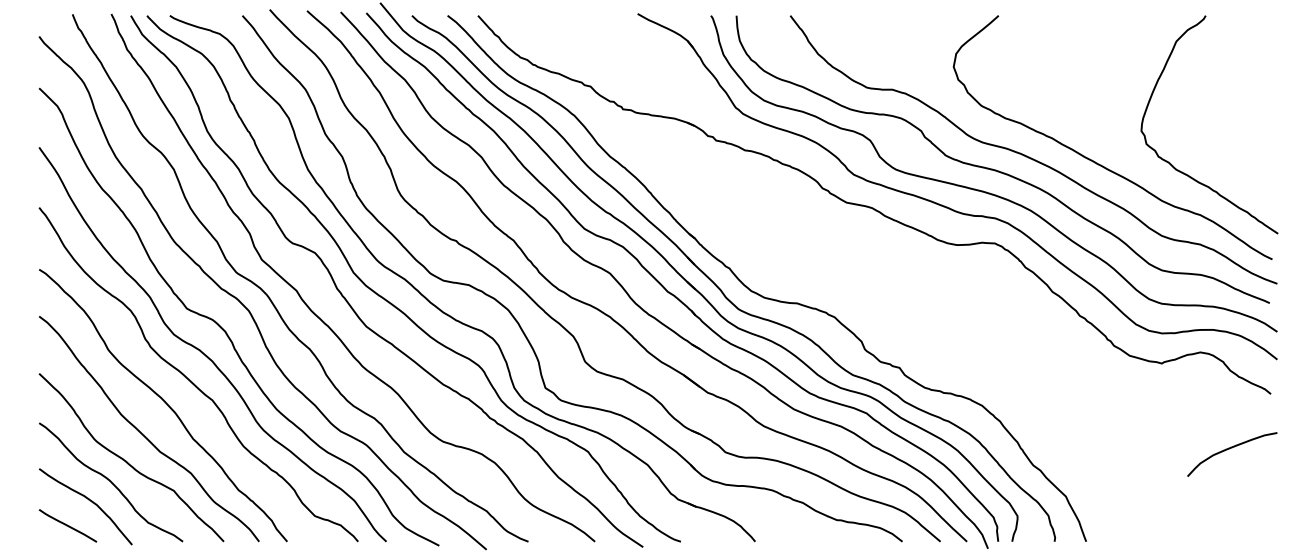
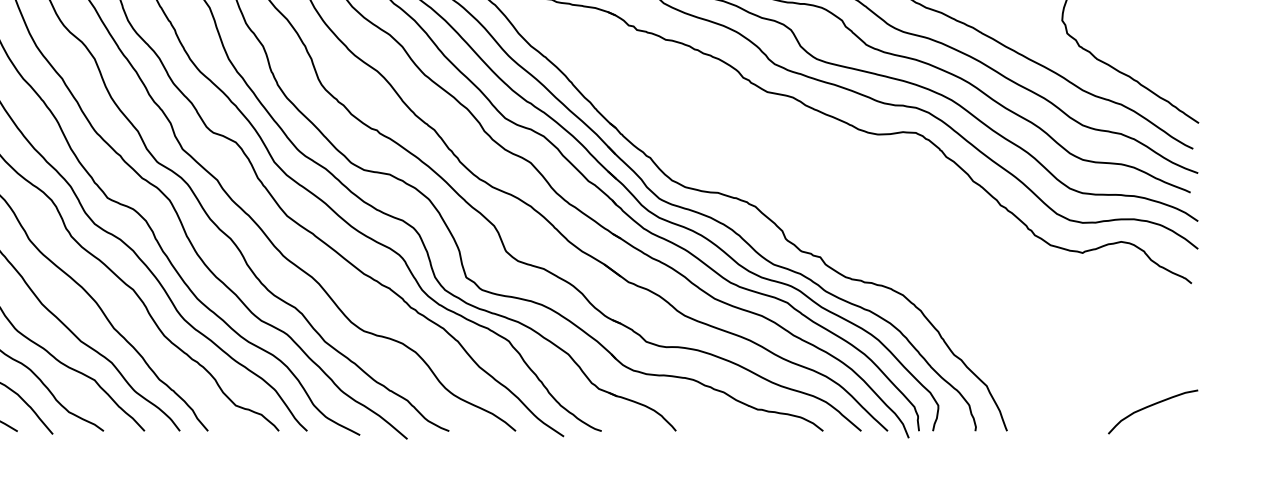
curve: (1229, 449) -> (1150, 406), moved

